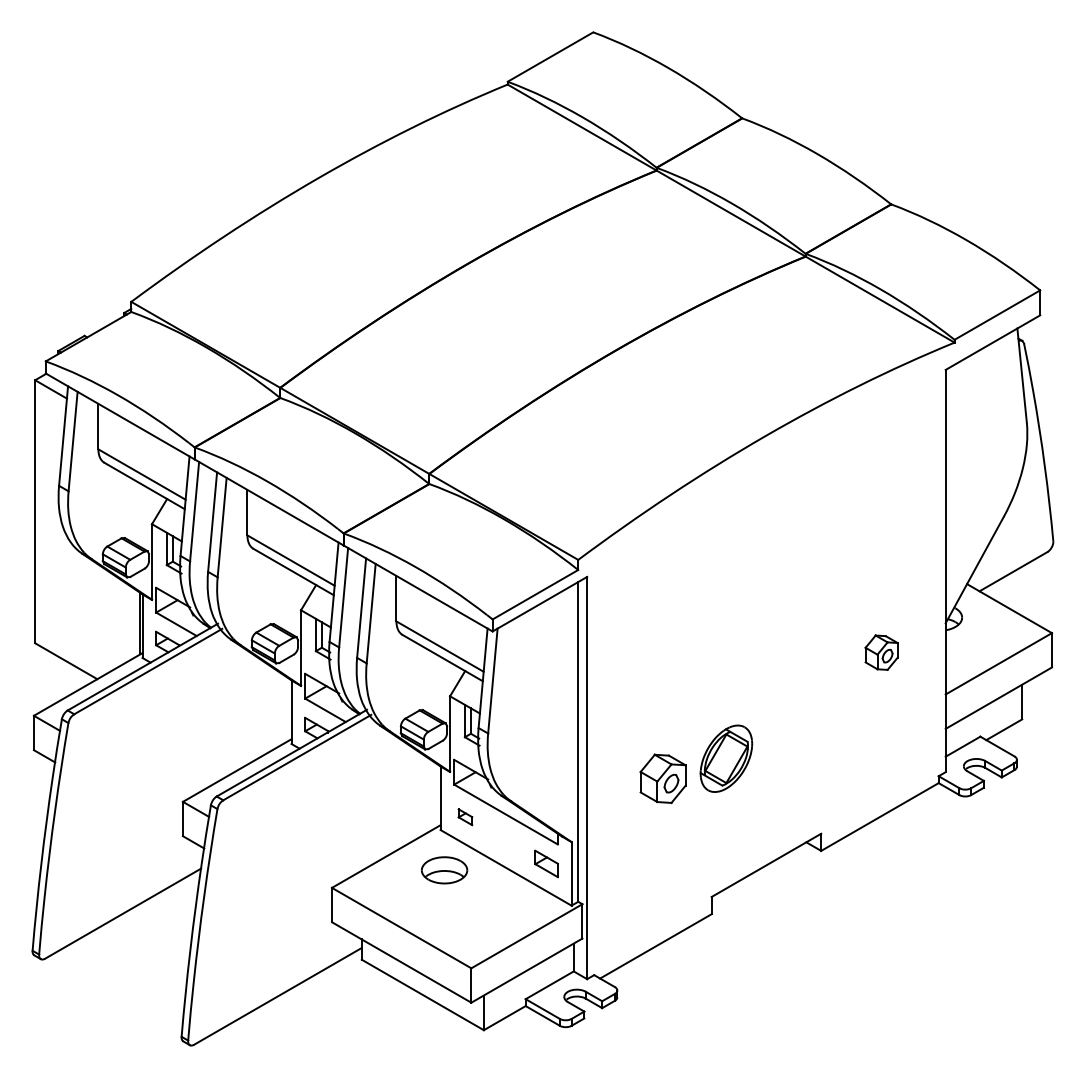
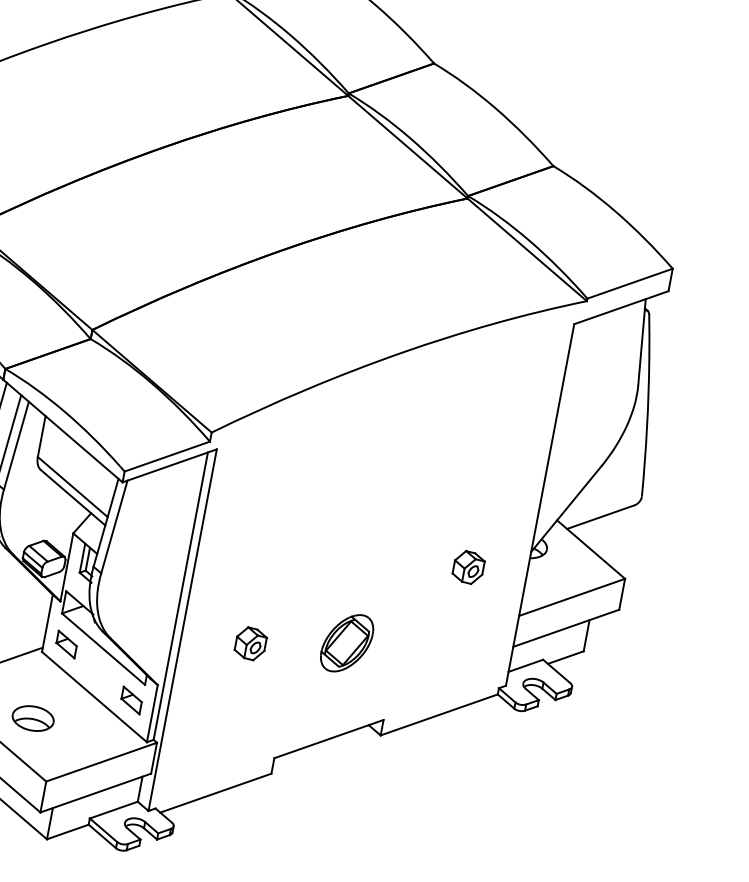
part: (726, 758) -> (347, 643), moved
part: (662, 778) -> (250, 643), size x0.71
part: (465, 817) -> (66, 644), size x1.67
part: (444, 870) -> (33, 718), moved

